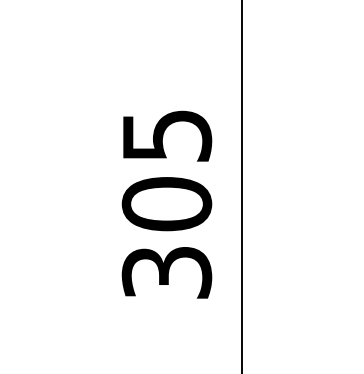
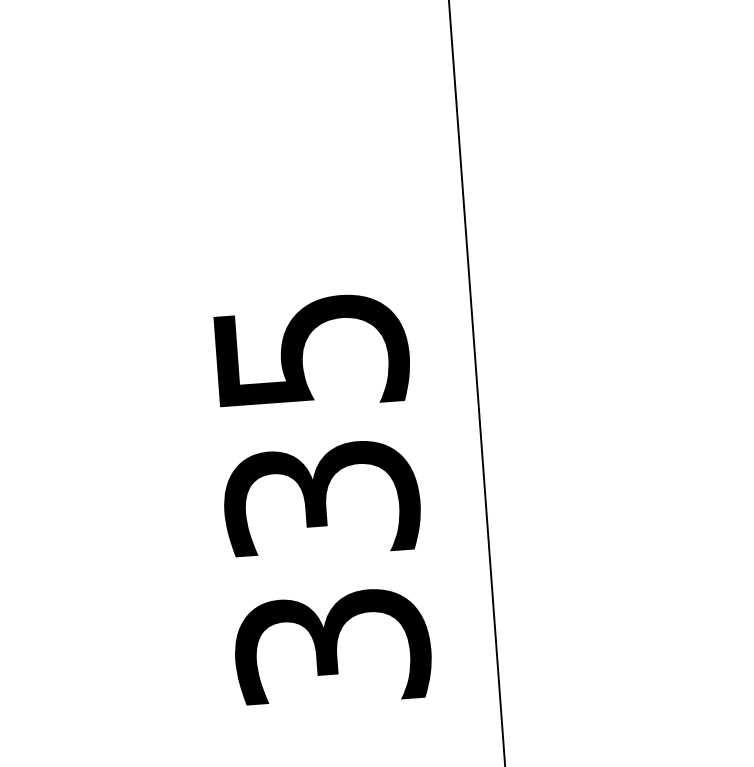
text: (166, 204) -> (320, 500), 305 -> 335

